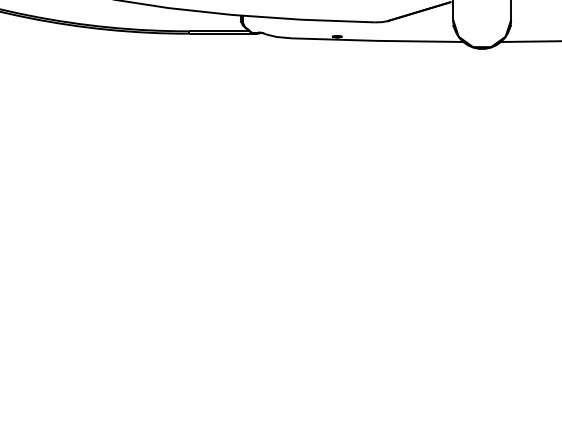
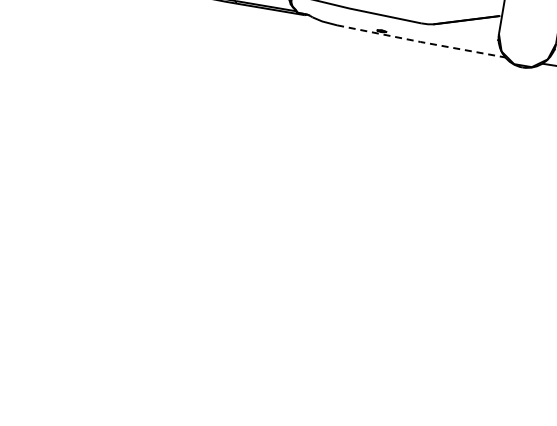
line: (377, 40) -> (420, 41), solid -> dashed

